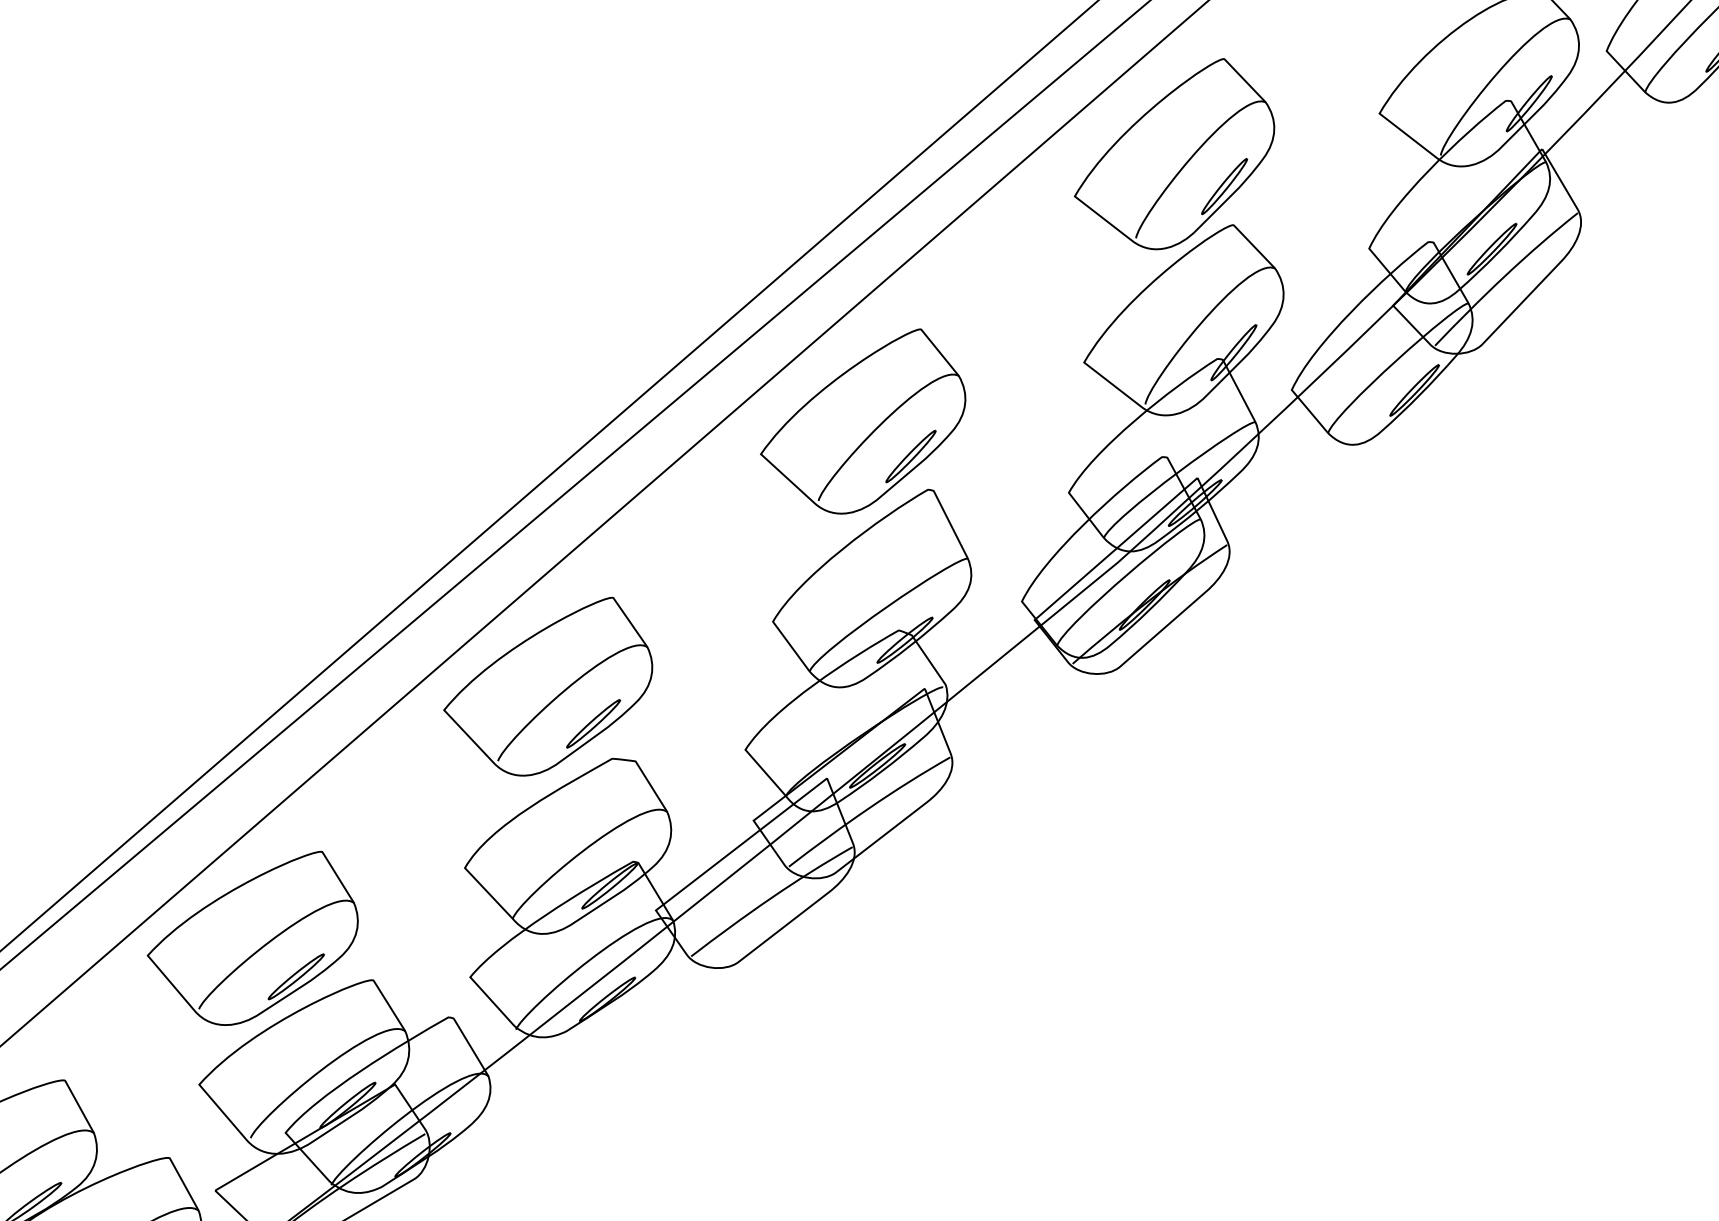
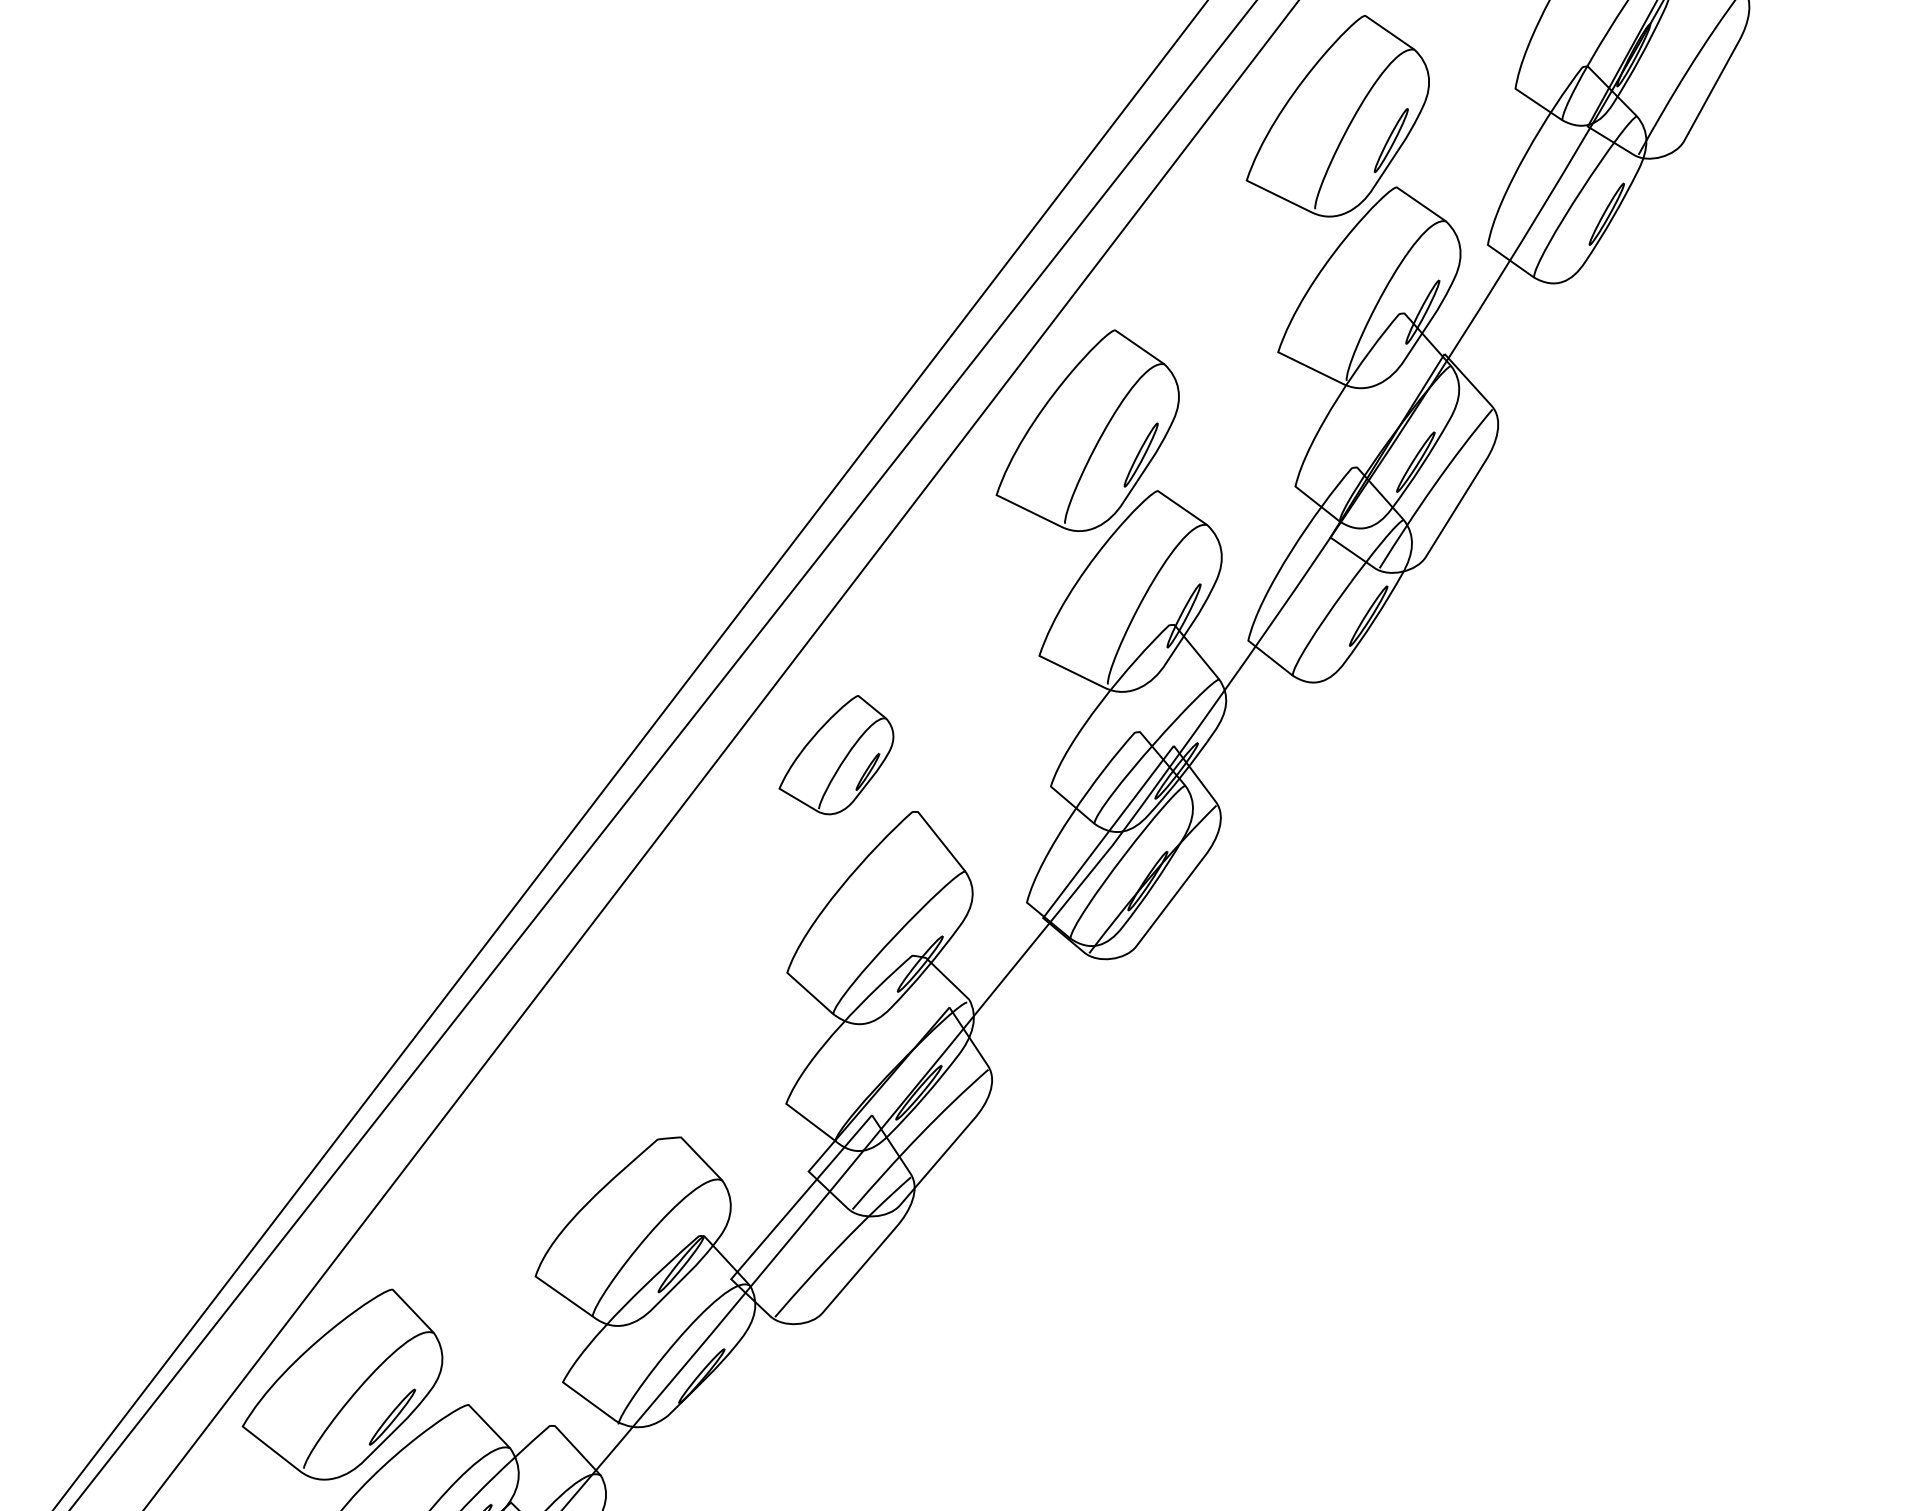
part: (865, 417) -> (836, 754), size x0.6
part: (550, 683) -> (581, 1078), removed

